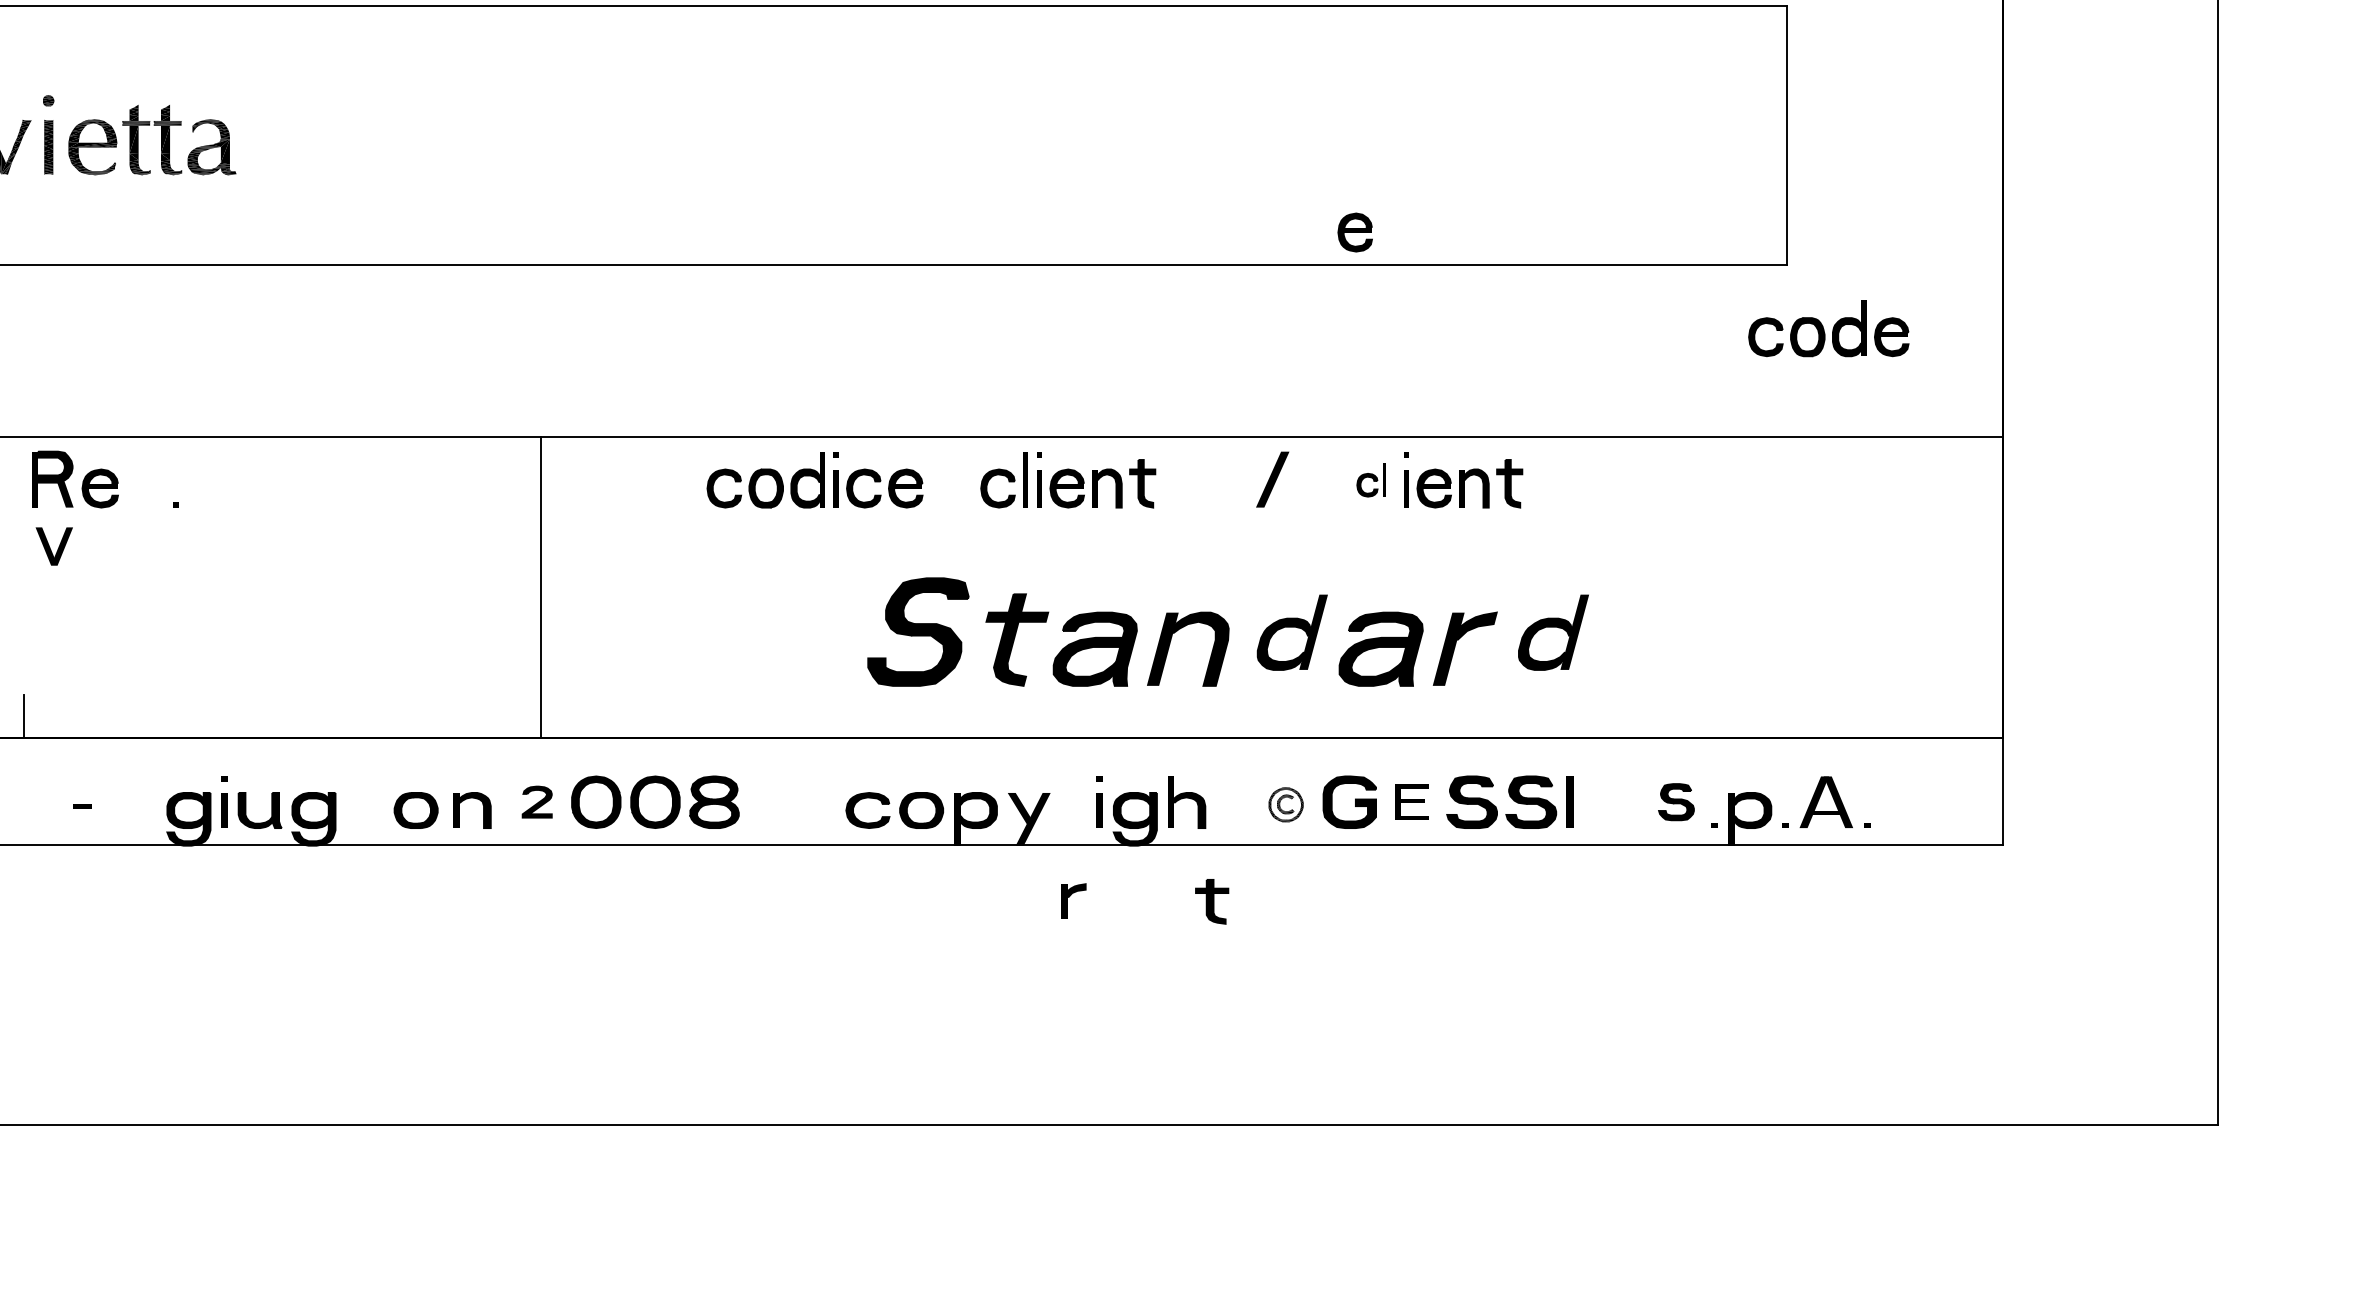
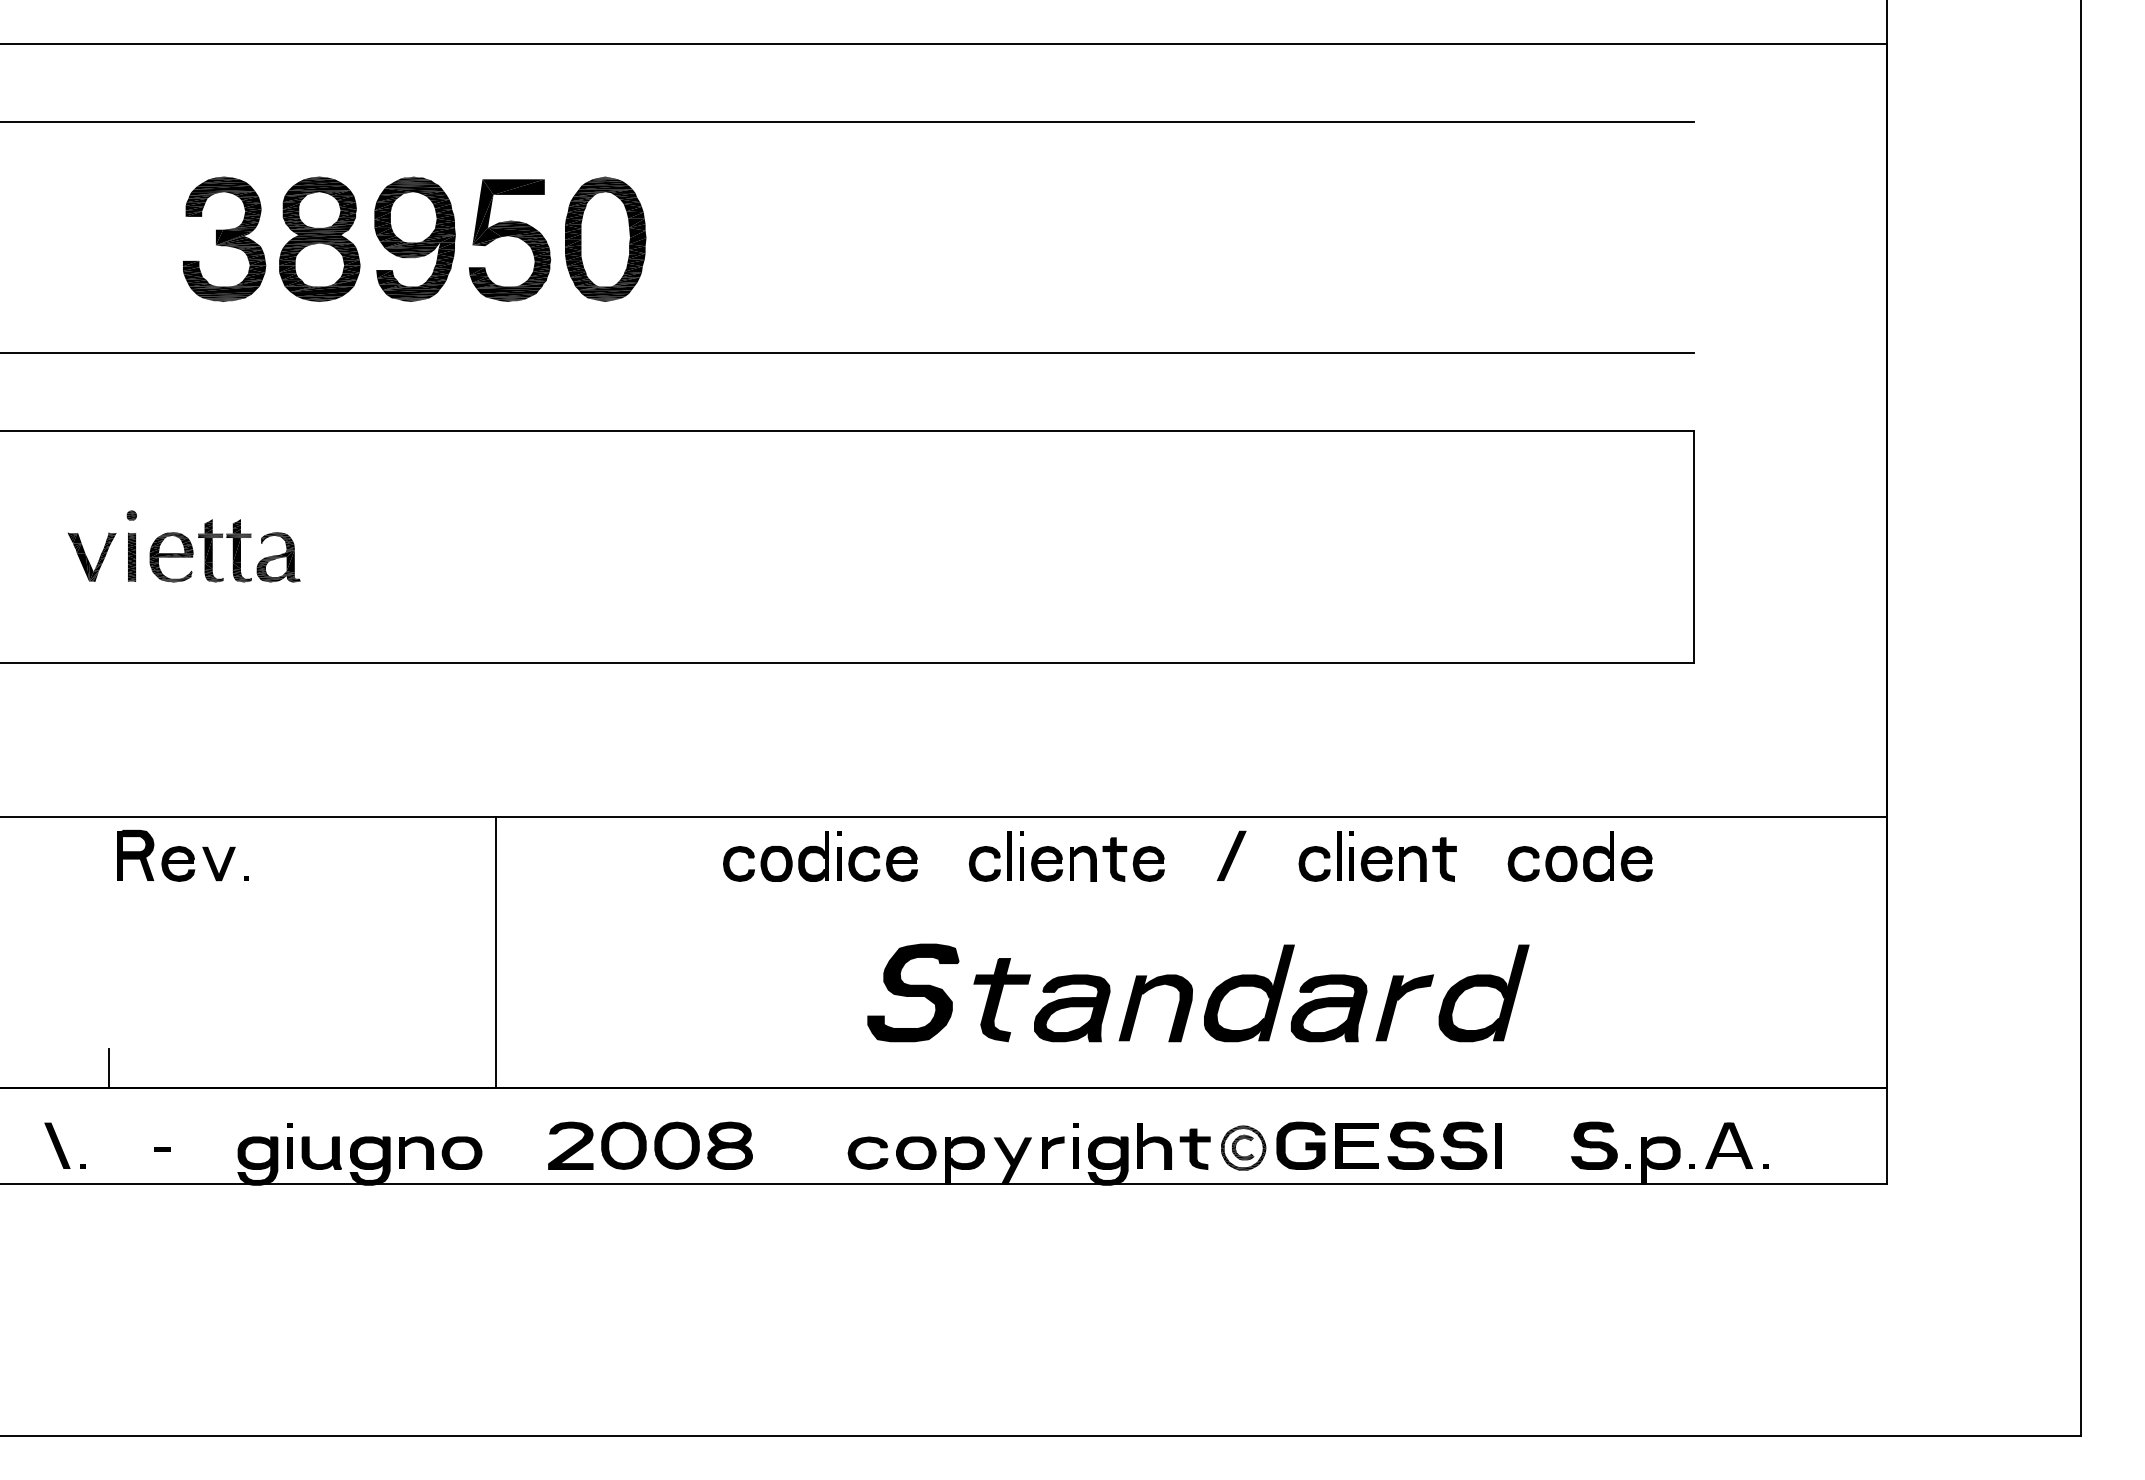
part: (1354, 232) -> (1148, 863), moved
part: (1827, 328) -> (1579, 856), moved
part: (1370, 480) -> (1319, 856), size x1.67
part: (53, 545) -> (218, 863), moved
line: (540, 587) -> (495, 952), moved
part: (1292, 632) -> (1249, 993), size x1.43
part: (1552, 632) -> (1483, 993), size x1.43
part: (467, 799) -> (412, 1143), moved
part: (536, 801) -> (570, 1145), size x1.67
part: (1411, 801) -> (1356, 1145), size x1.43
part: (1676, 801) -> (1594, 1145), size x1.43
part: (1285, 804) -> (1243, 1147), size x1.43
part: (1074, 900) -> (1053, 1152), moved
part: (1211, 900) -> (1194, 1148), moved

